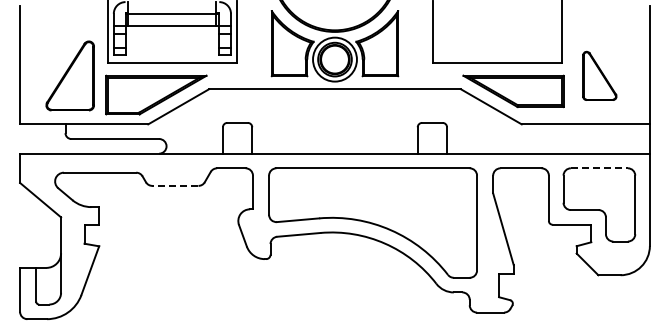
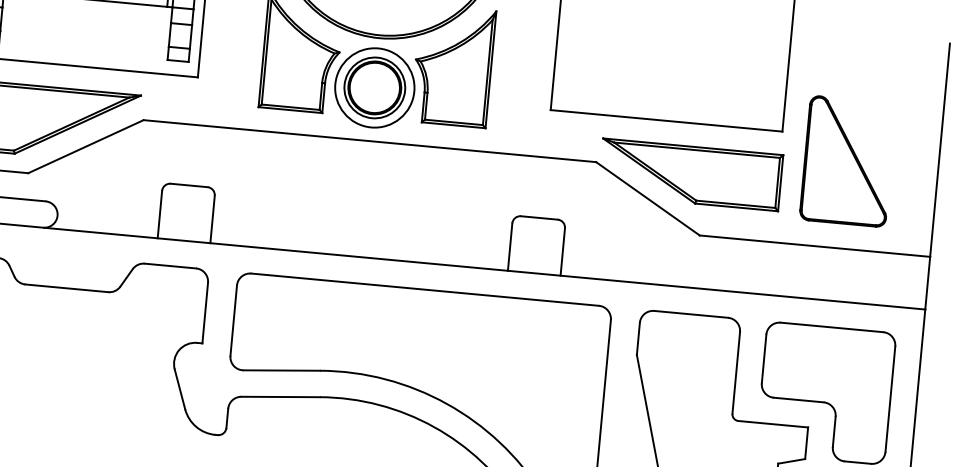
part: (599, 75) -> (847, 160), size x1.43
line: (599, 168) -> (832, 327), dashed -> solid
line: (174, 185) -> (65, 287), dashed -> solid

